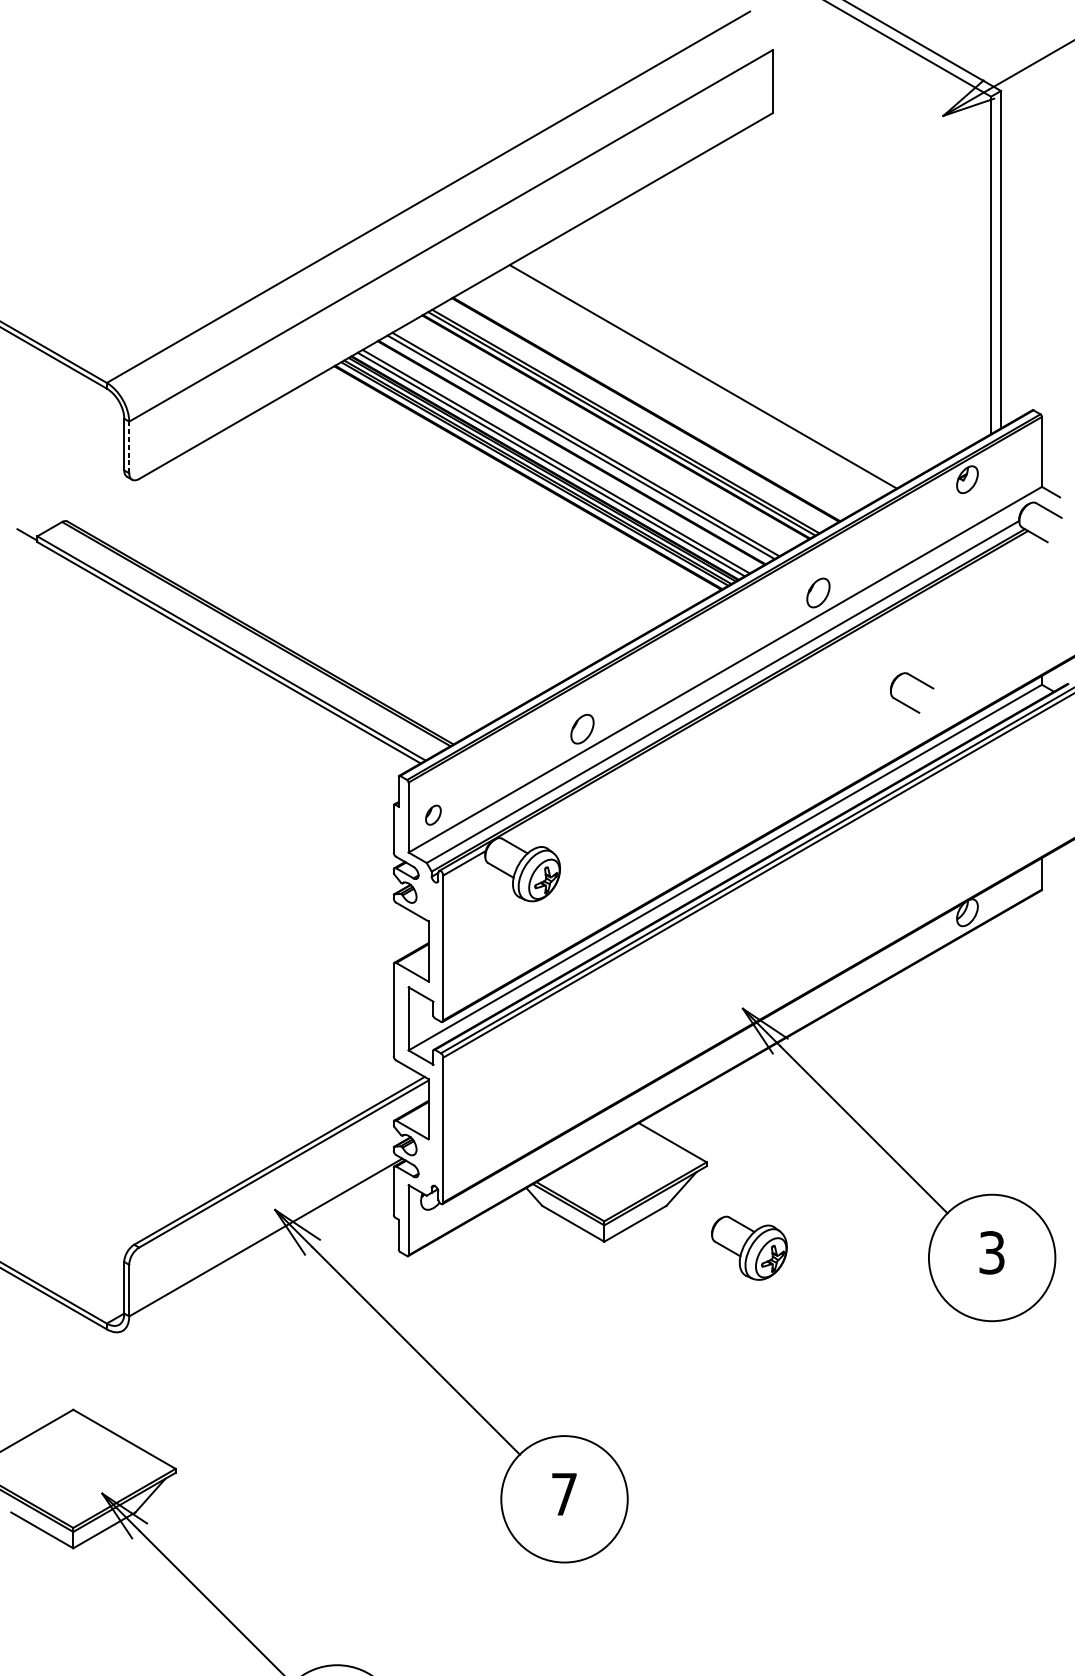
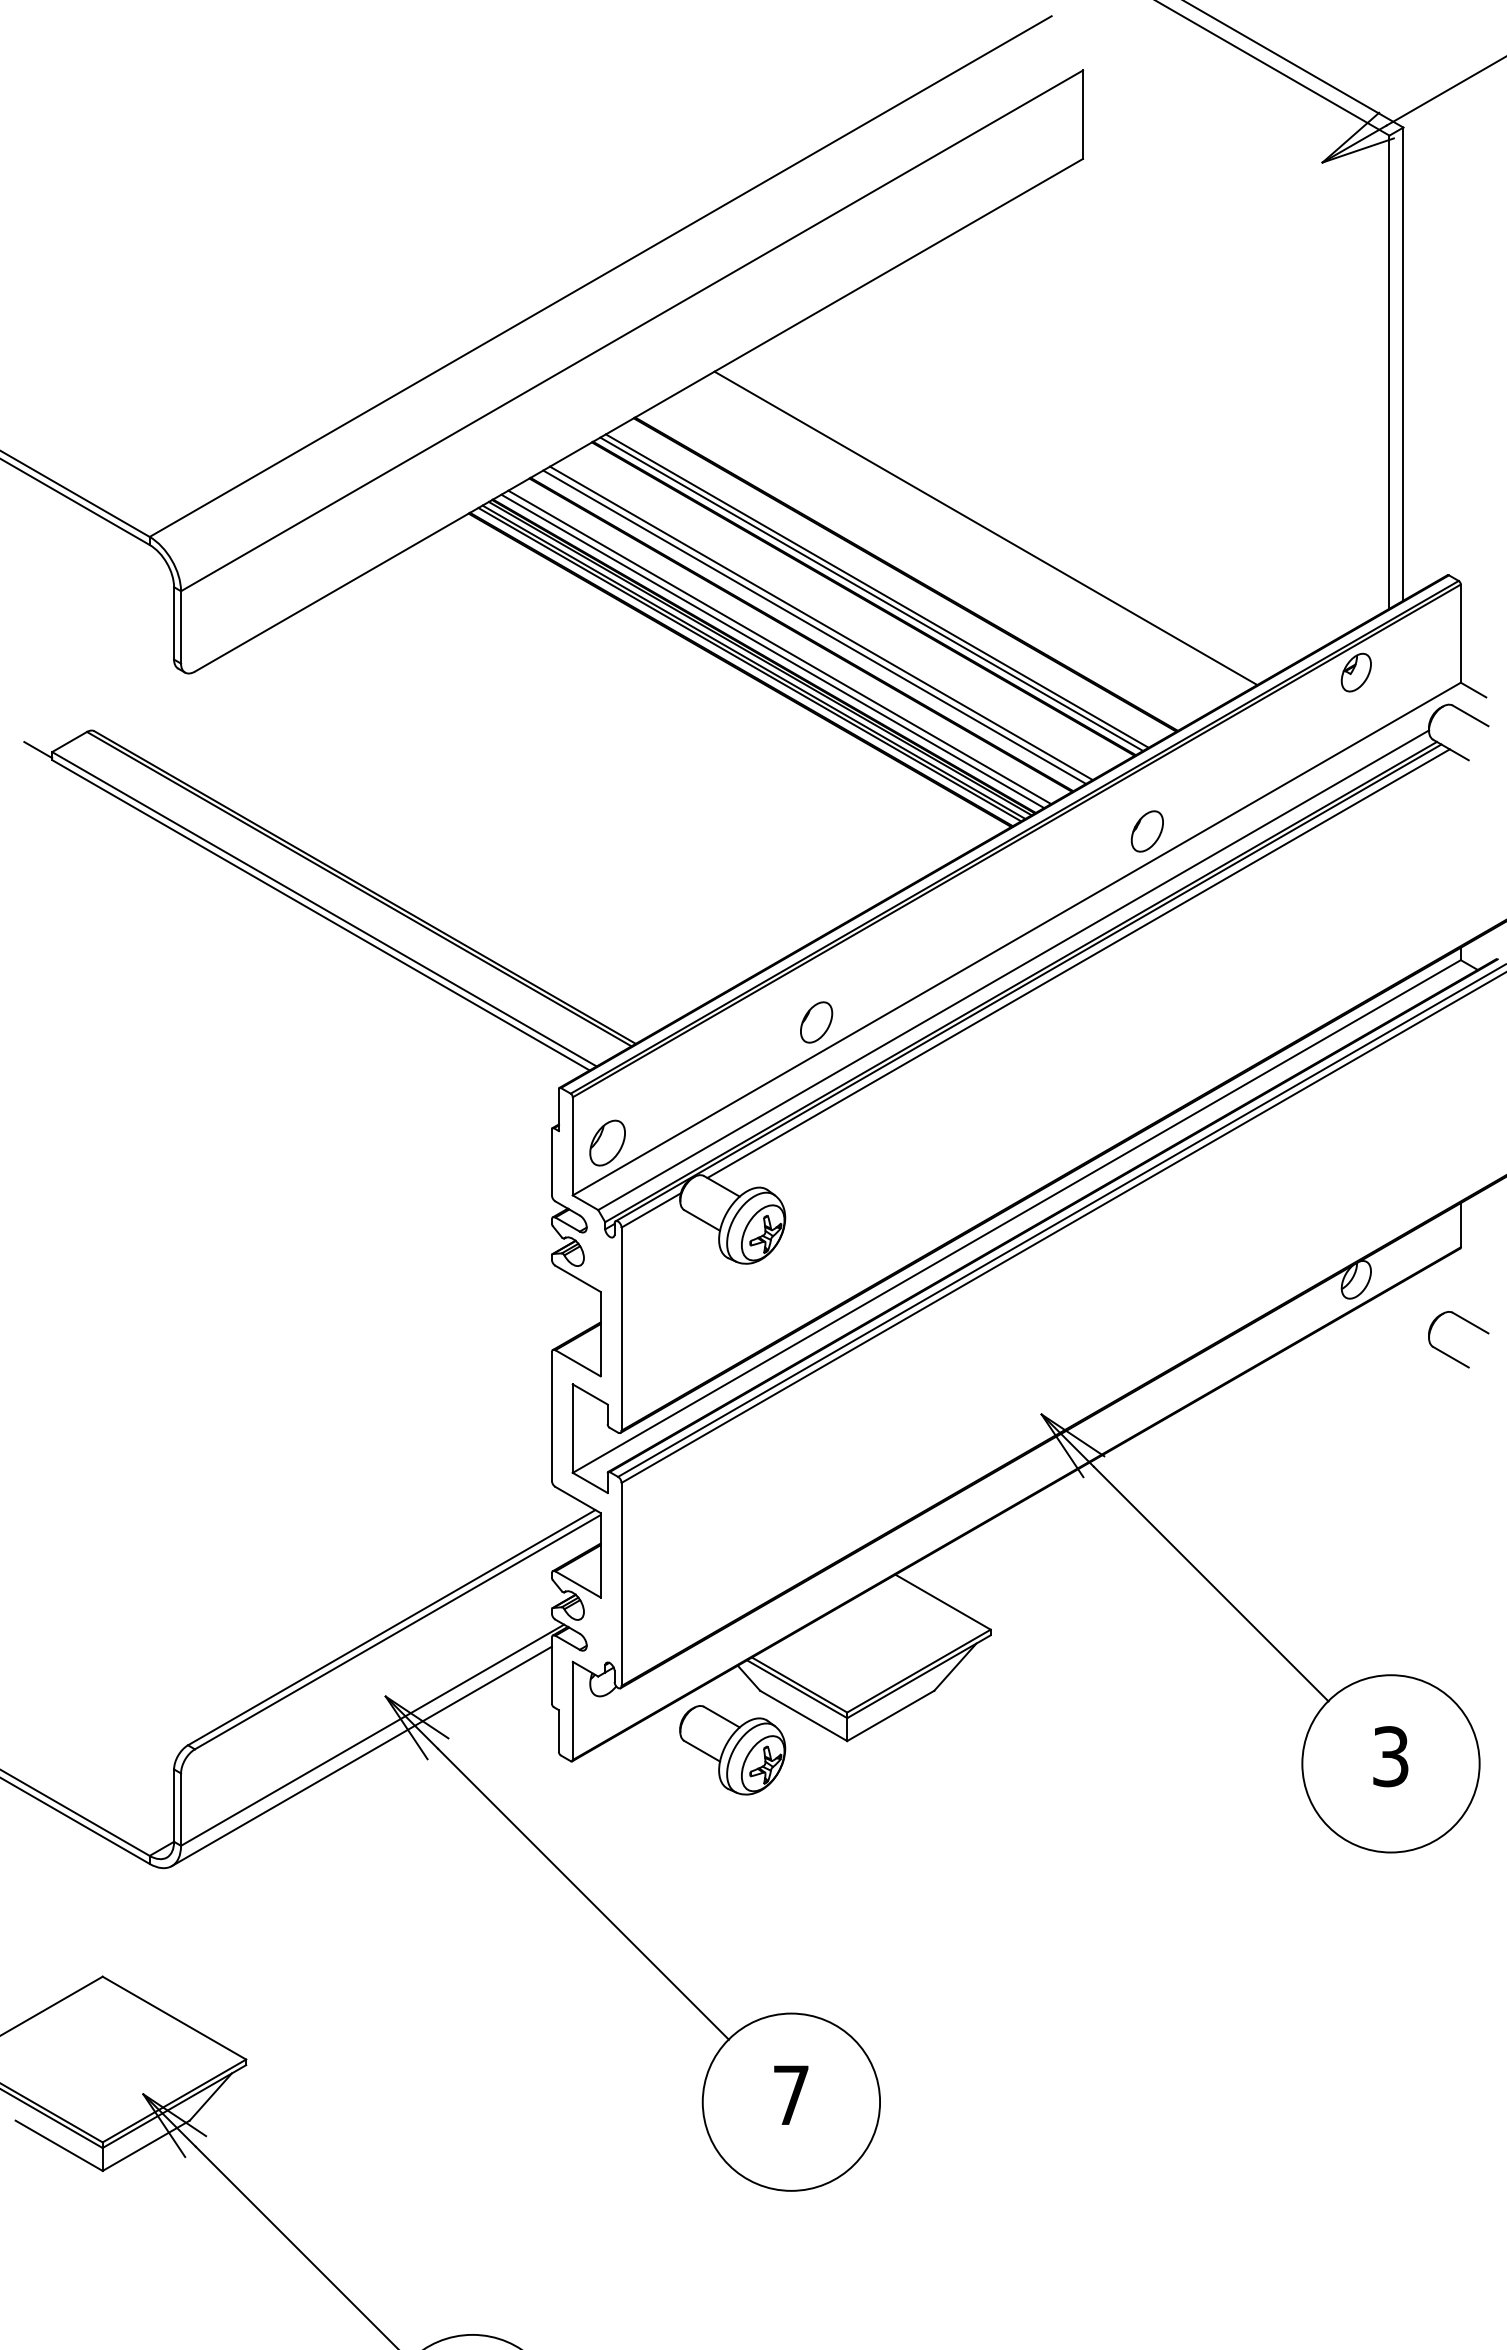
line: (129, 446) -> (181, 626), dashed -> solid
line: (769, 687) -> (1078, 963), added
part: (906, 704) -> (1450, 1355), moved
part: (433, 814) -> (607, 1142), size x1.67
part: (749, 1248) -> (732, 1750), moved
line: (257, 1252) -> (361, 1756), added

